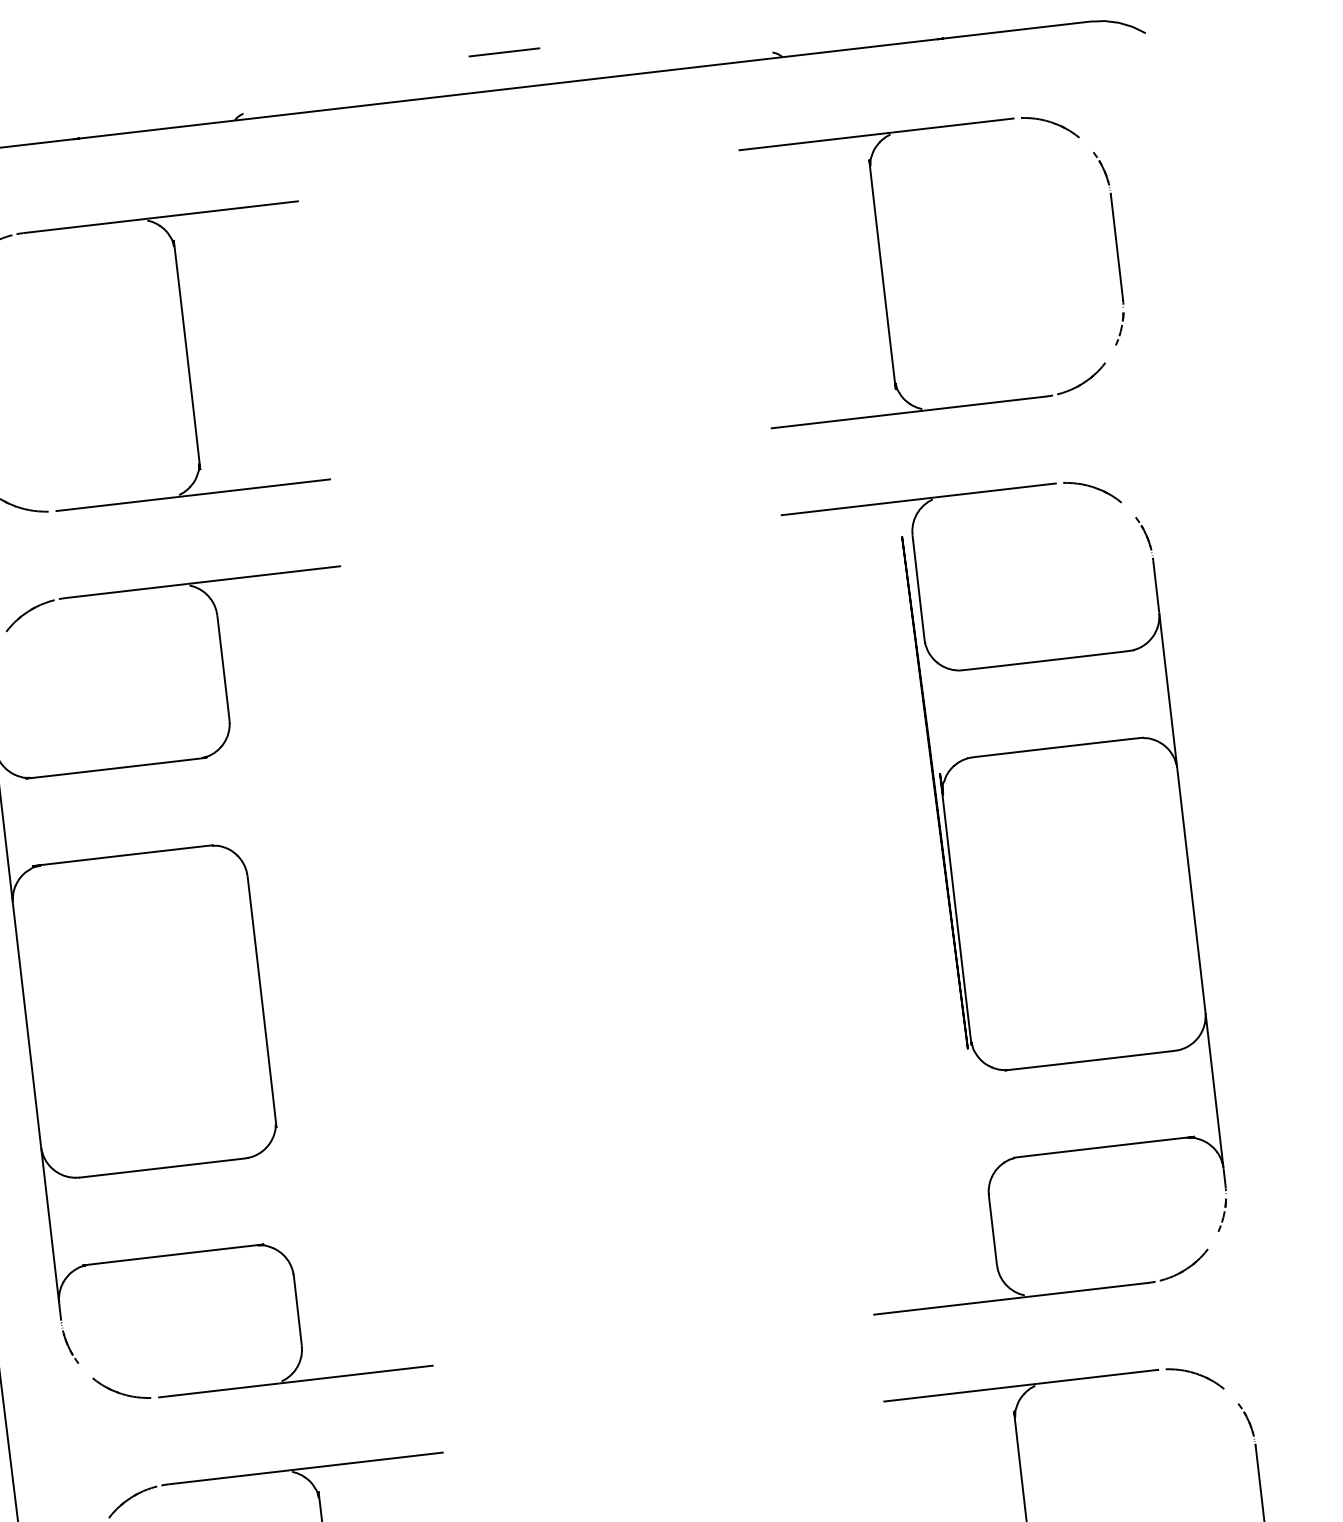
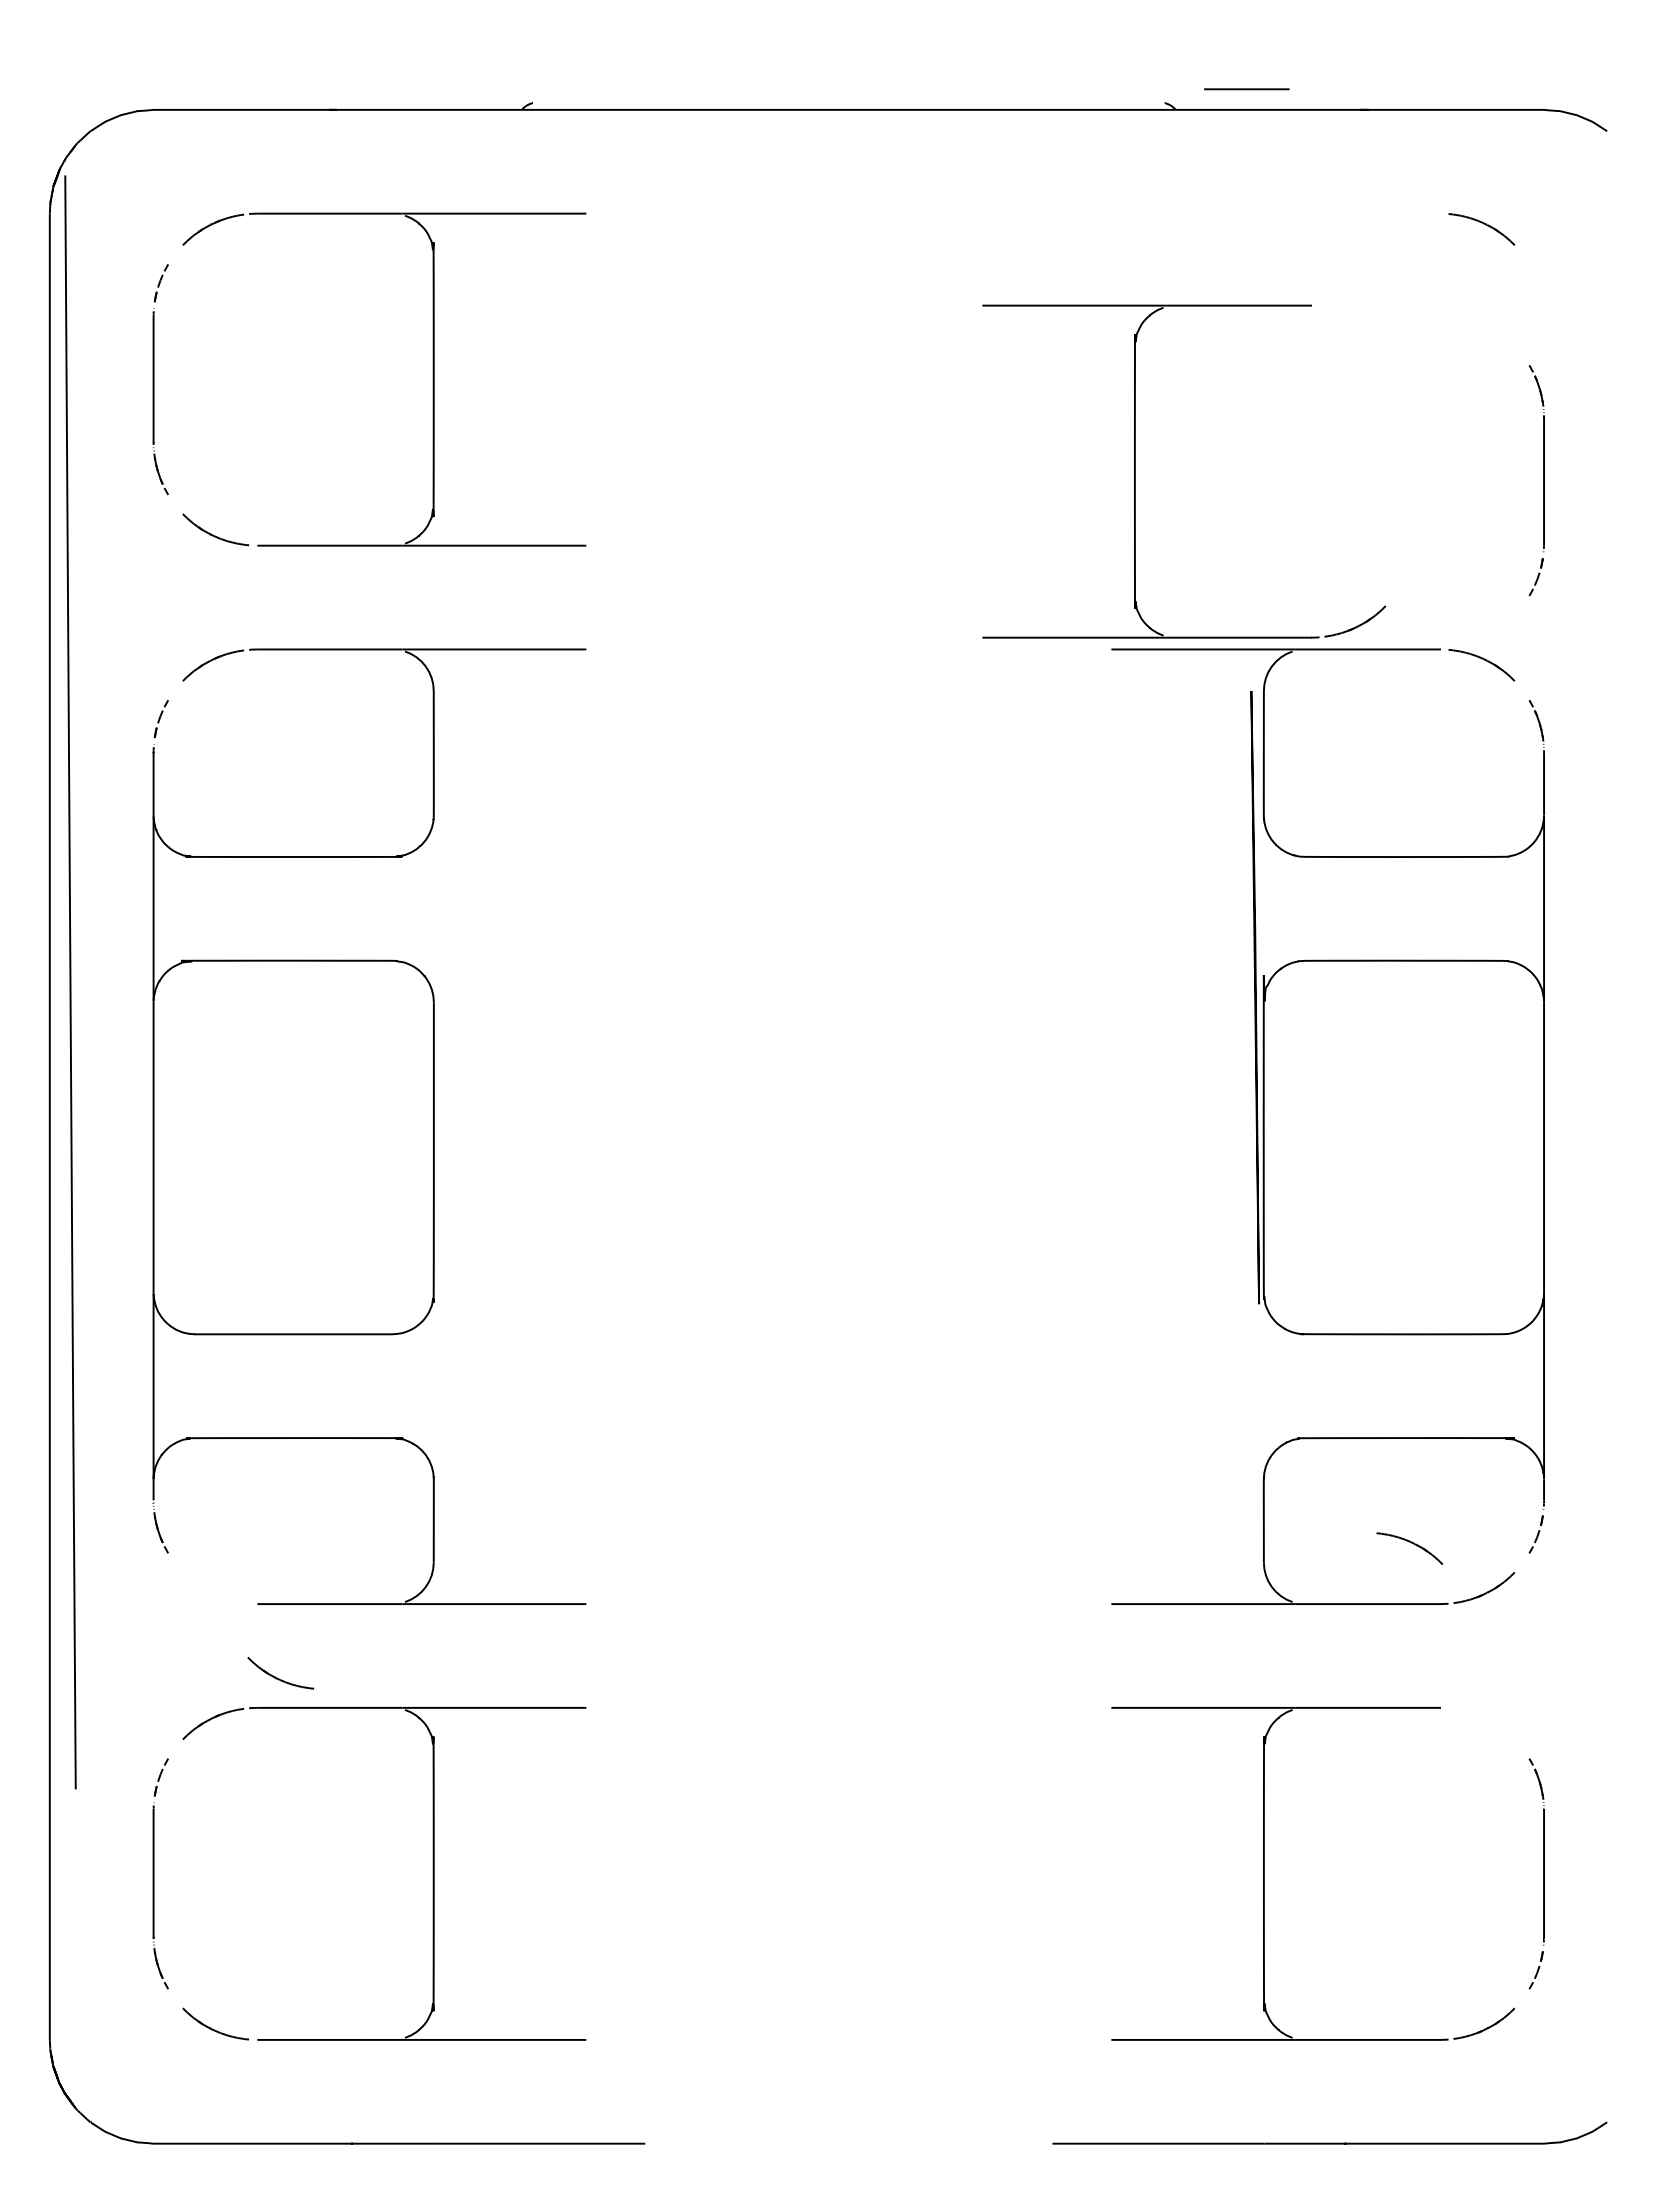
line: (504, 52) -> (1246, 89), moved
part: (1116, 247) -> (1543, 480), moved
part: (882, 274) -> (1135, 471), moved
part: (1194, 1378) -> (1409, 1548), moved
part: (121, 1388) -> (280, 1673), moved

